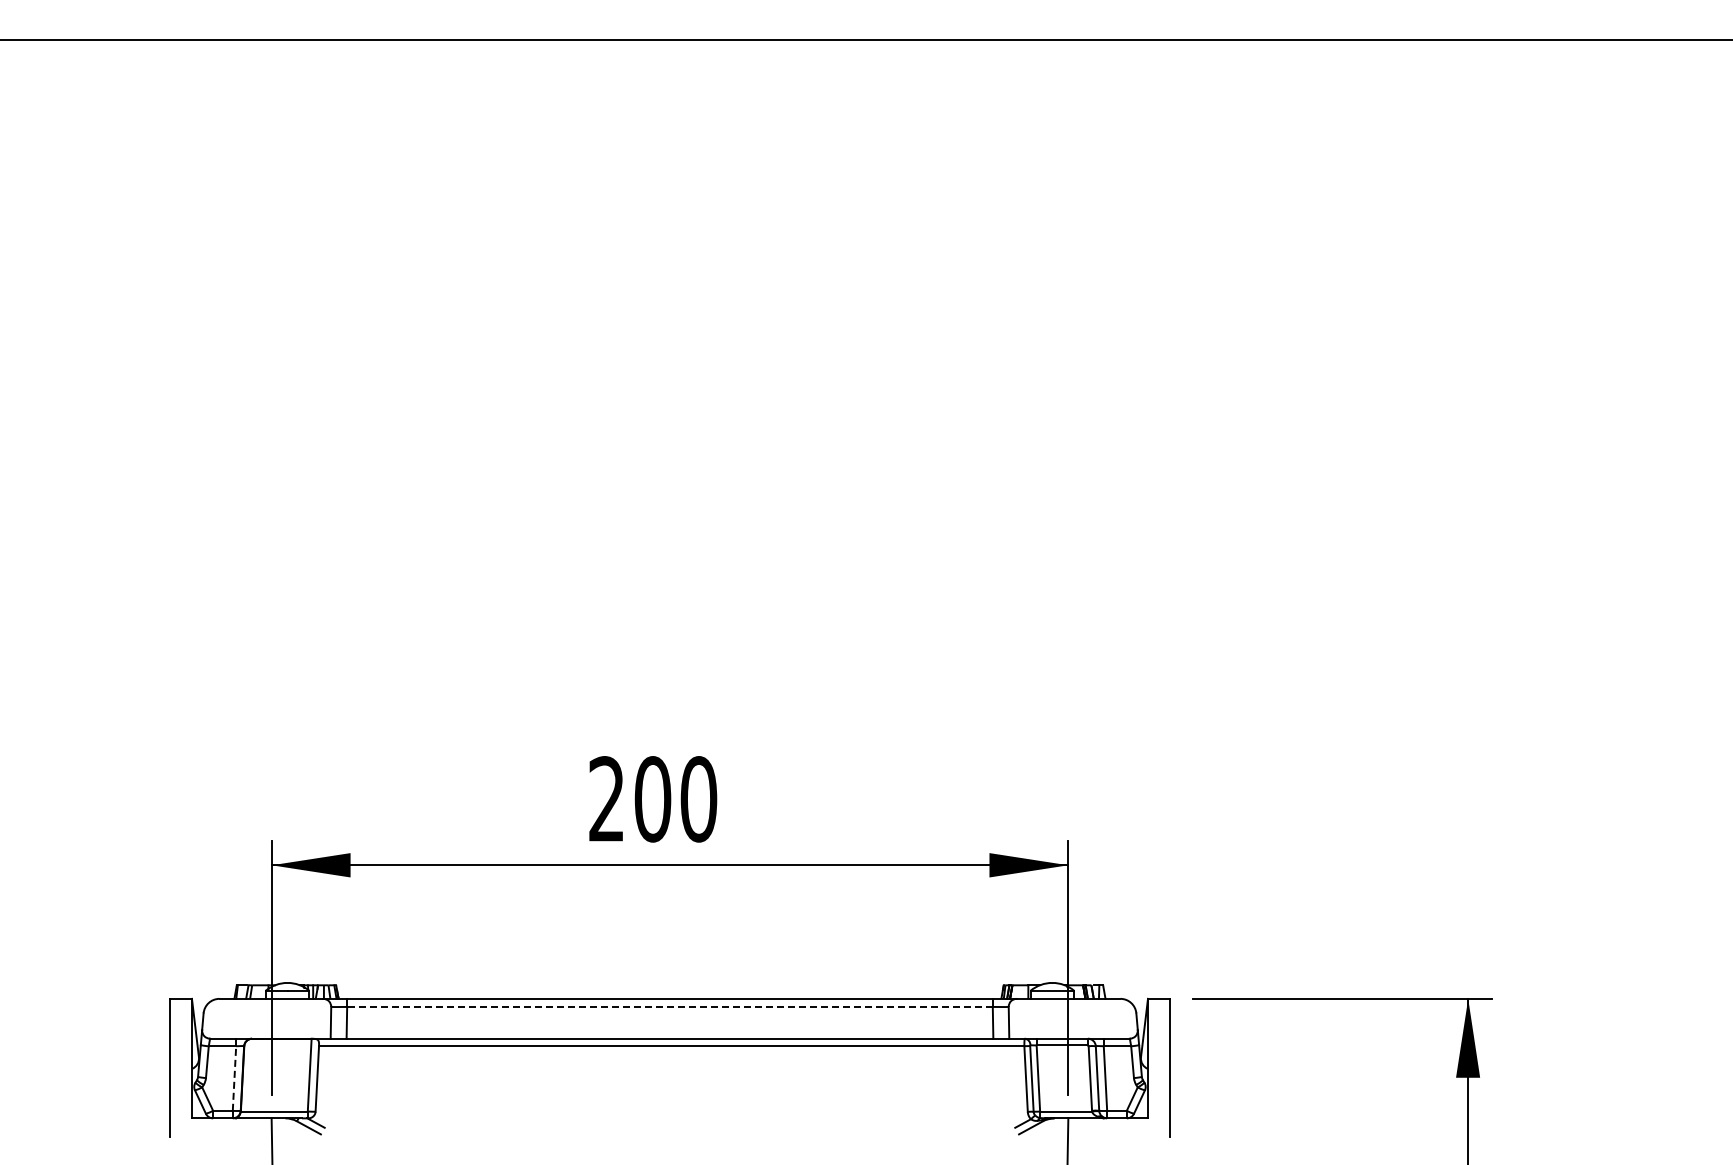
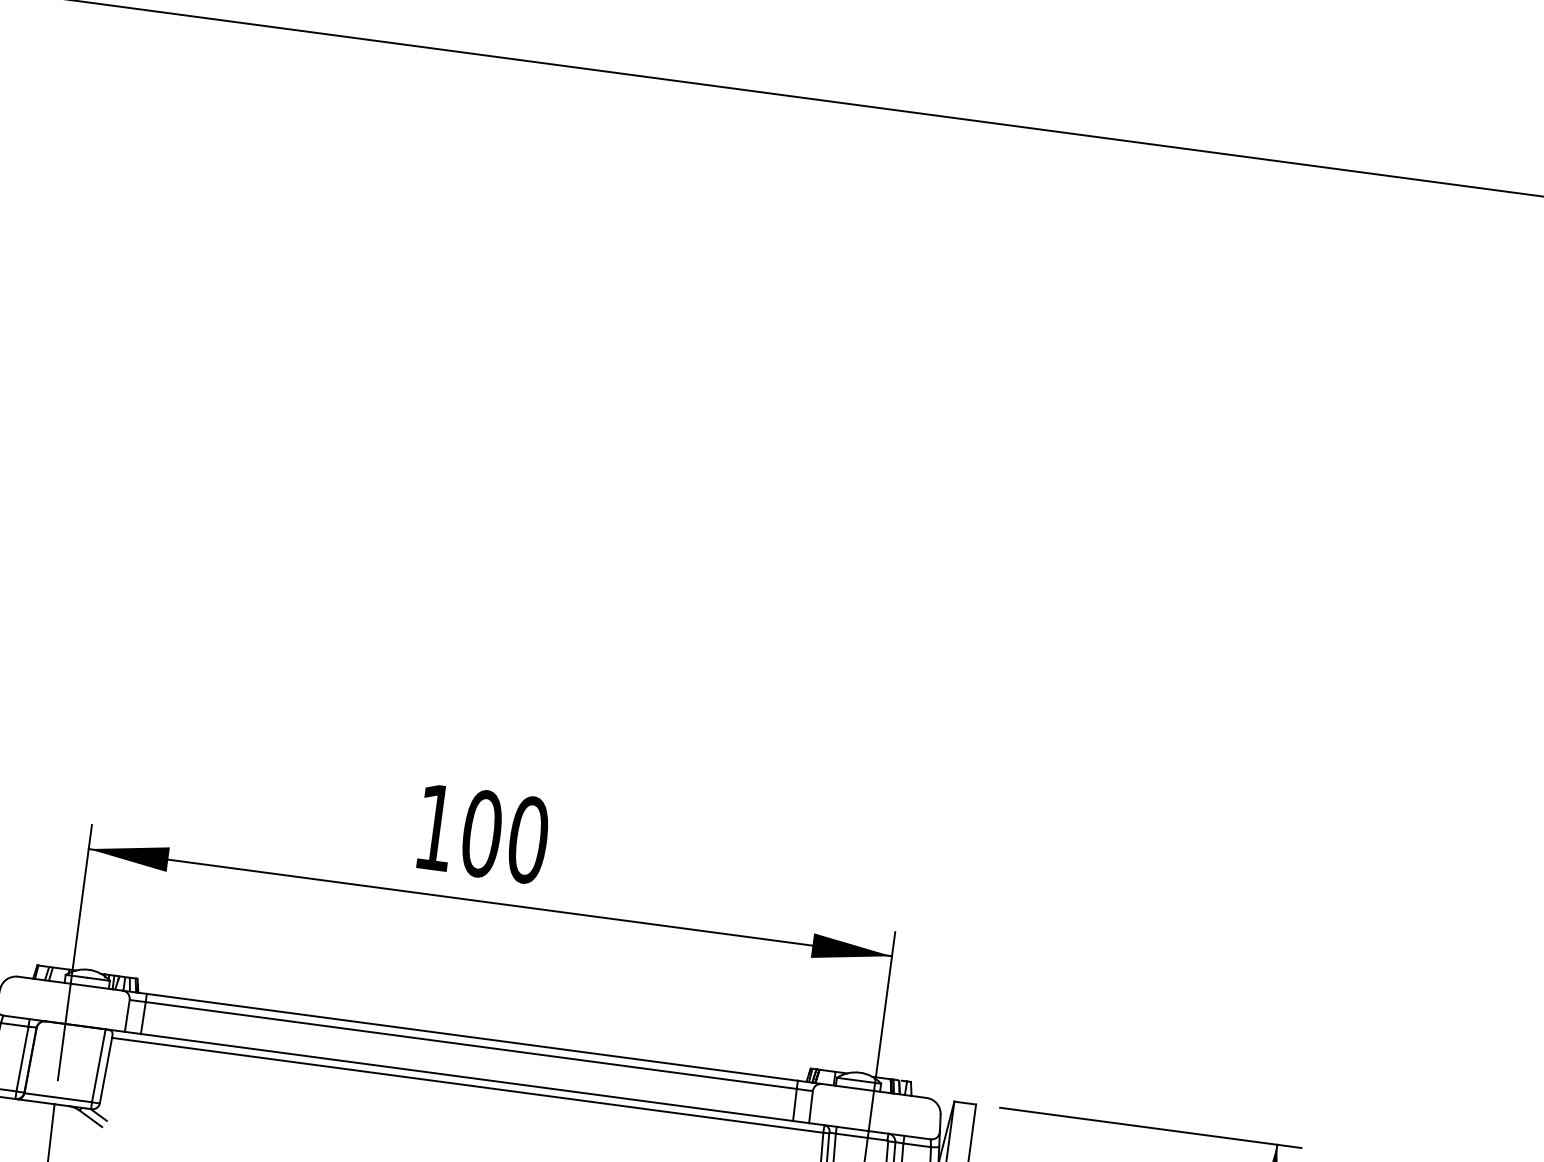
text: (606, 798) -> (435, 826), 200 -> 100
line: (669, 1006) -> (470, 1044), dashed -> solid
line: (234, 1078) -> (22, 1059), dashed -> solid

